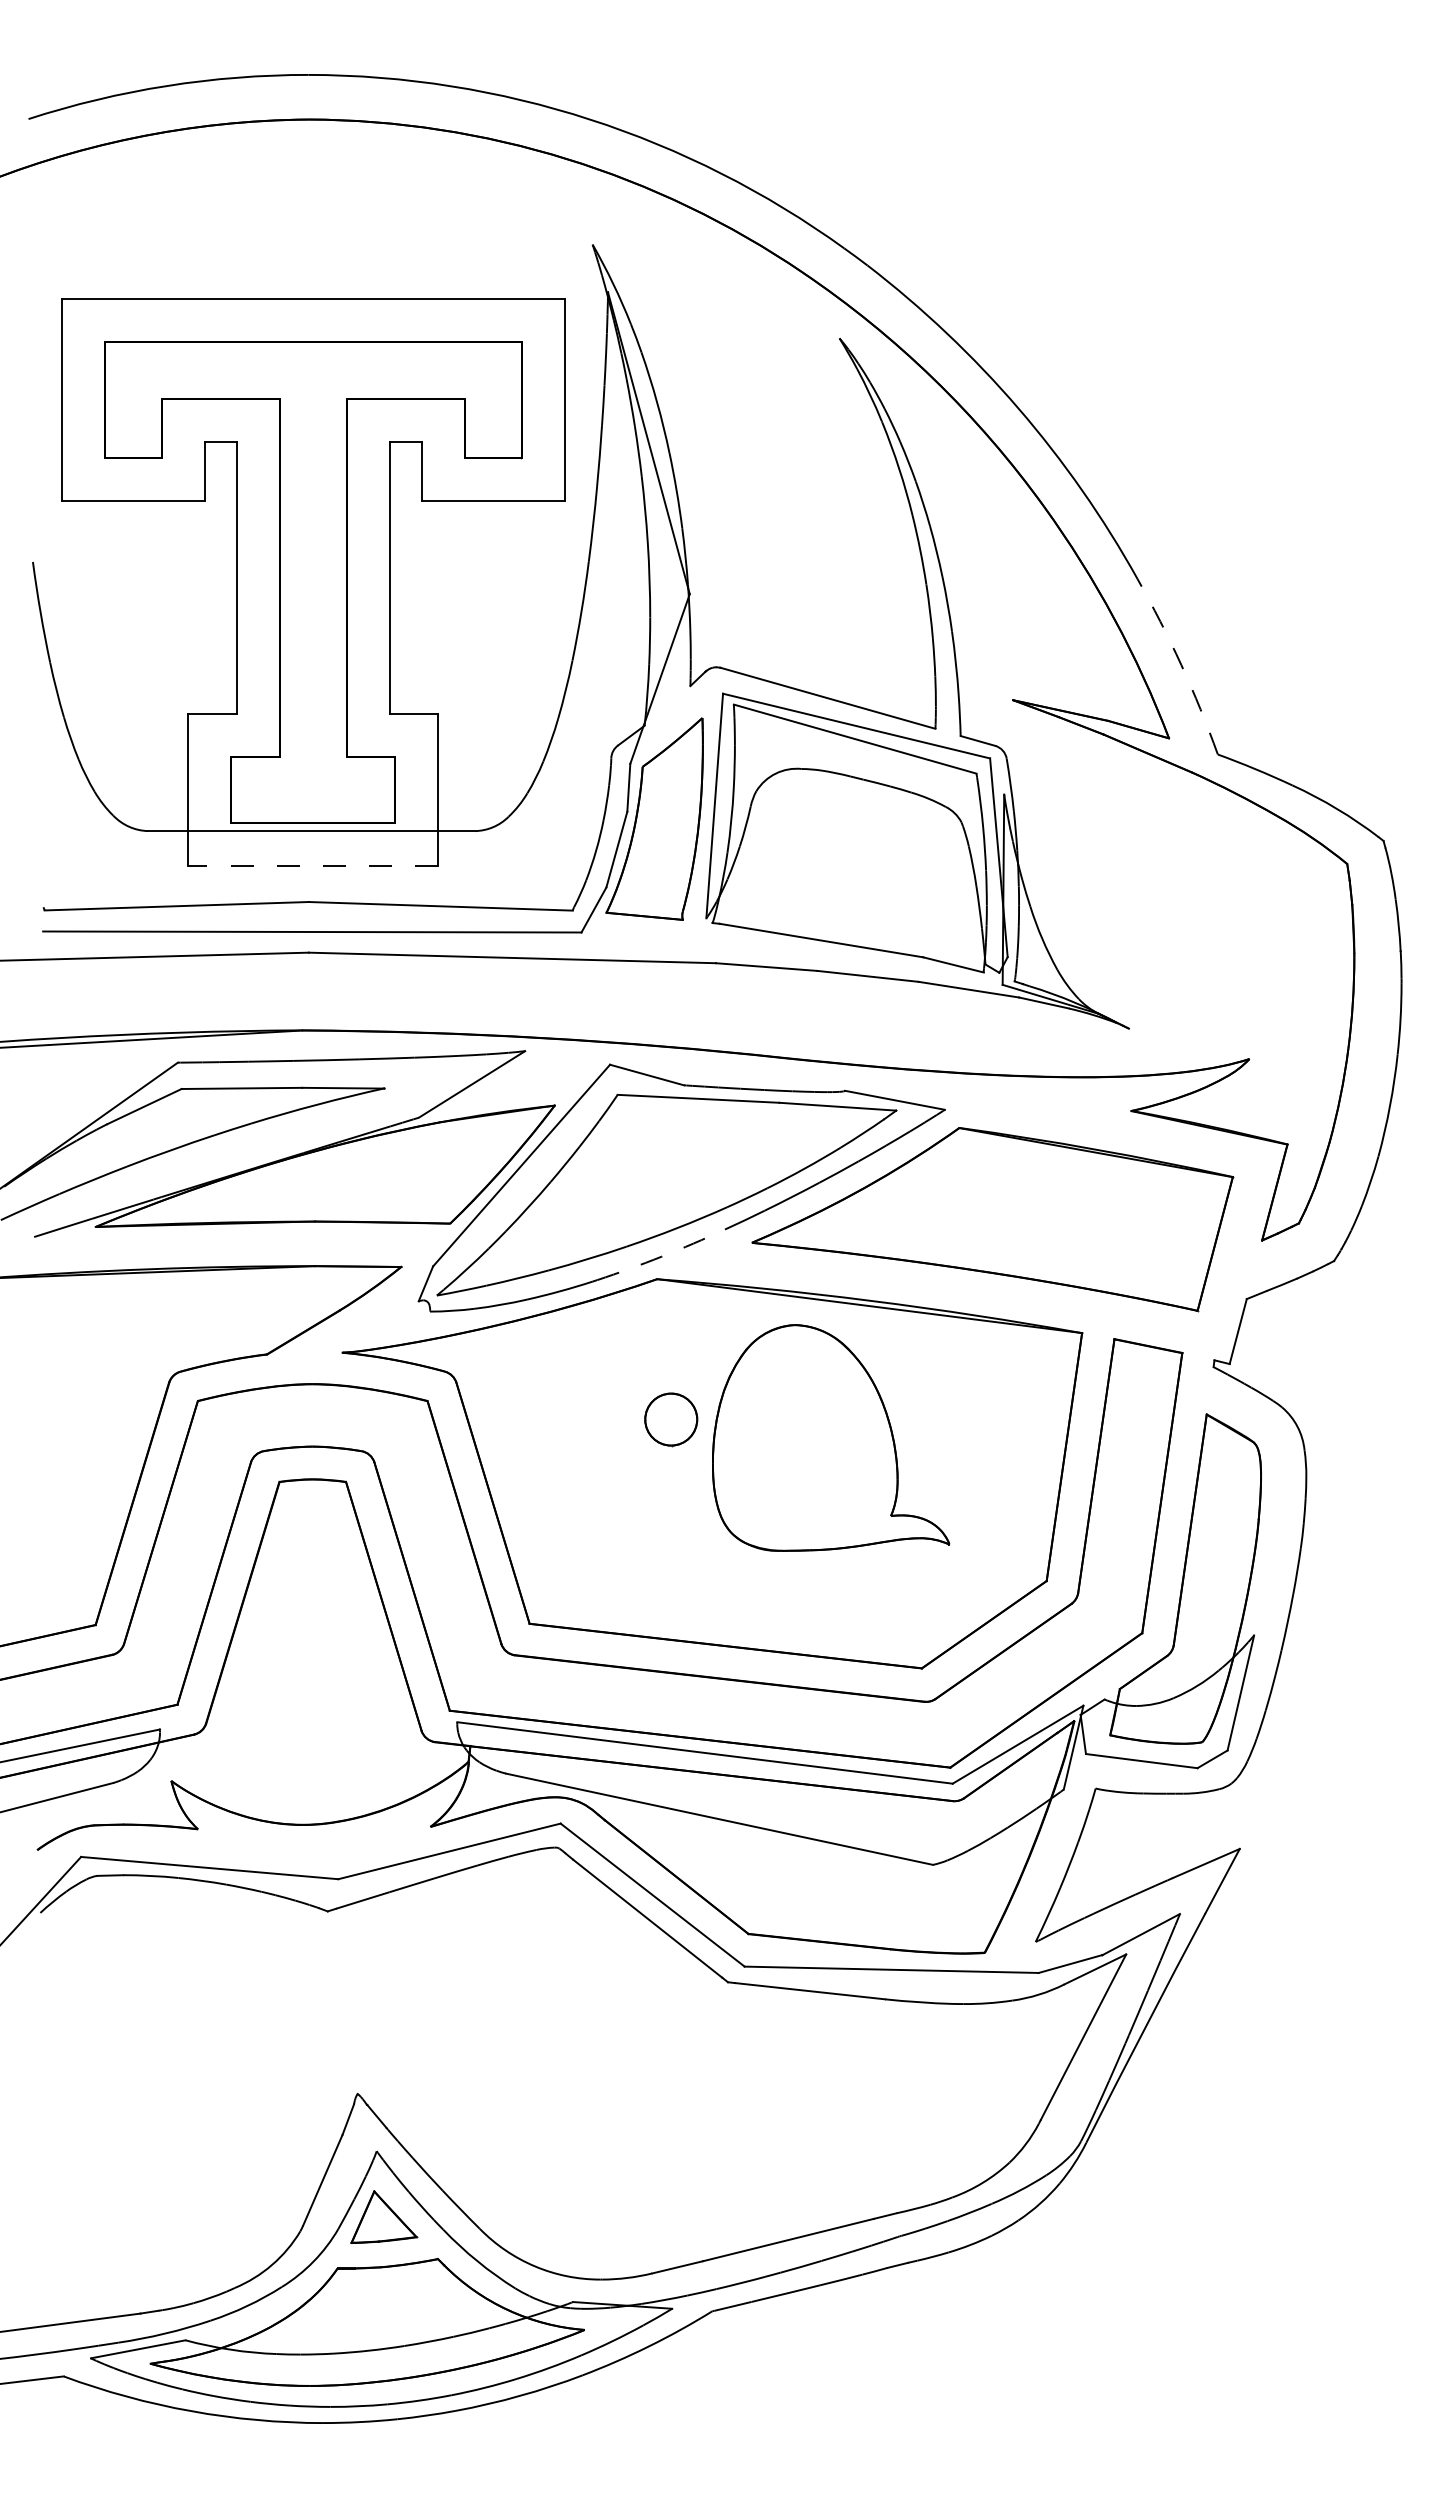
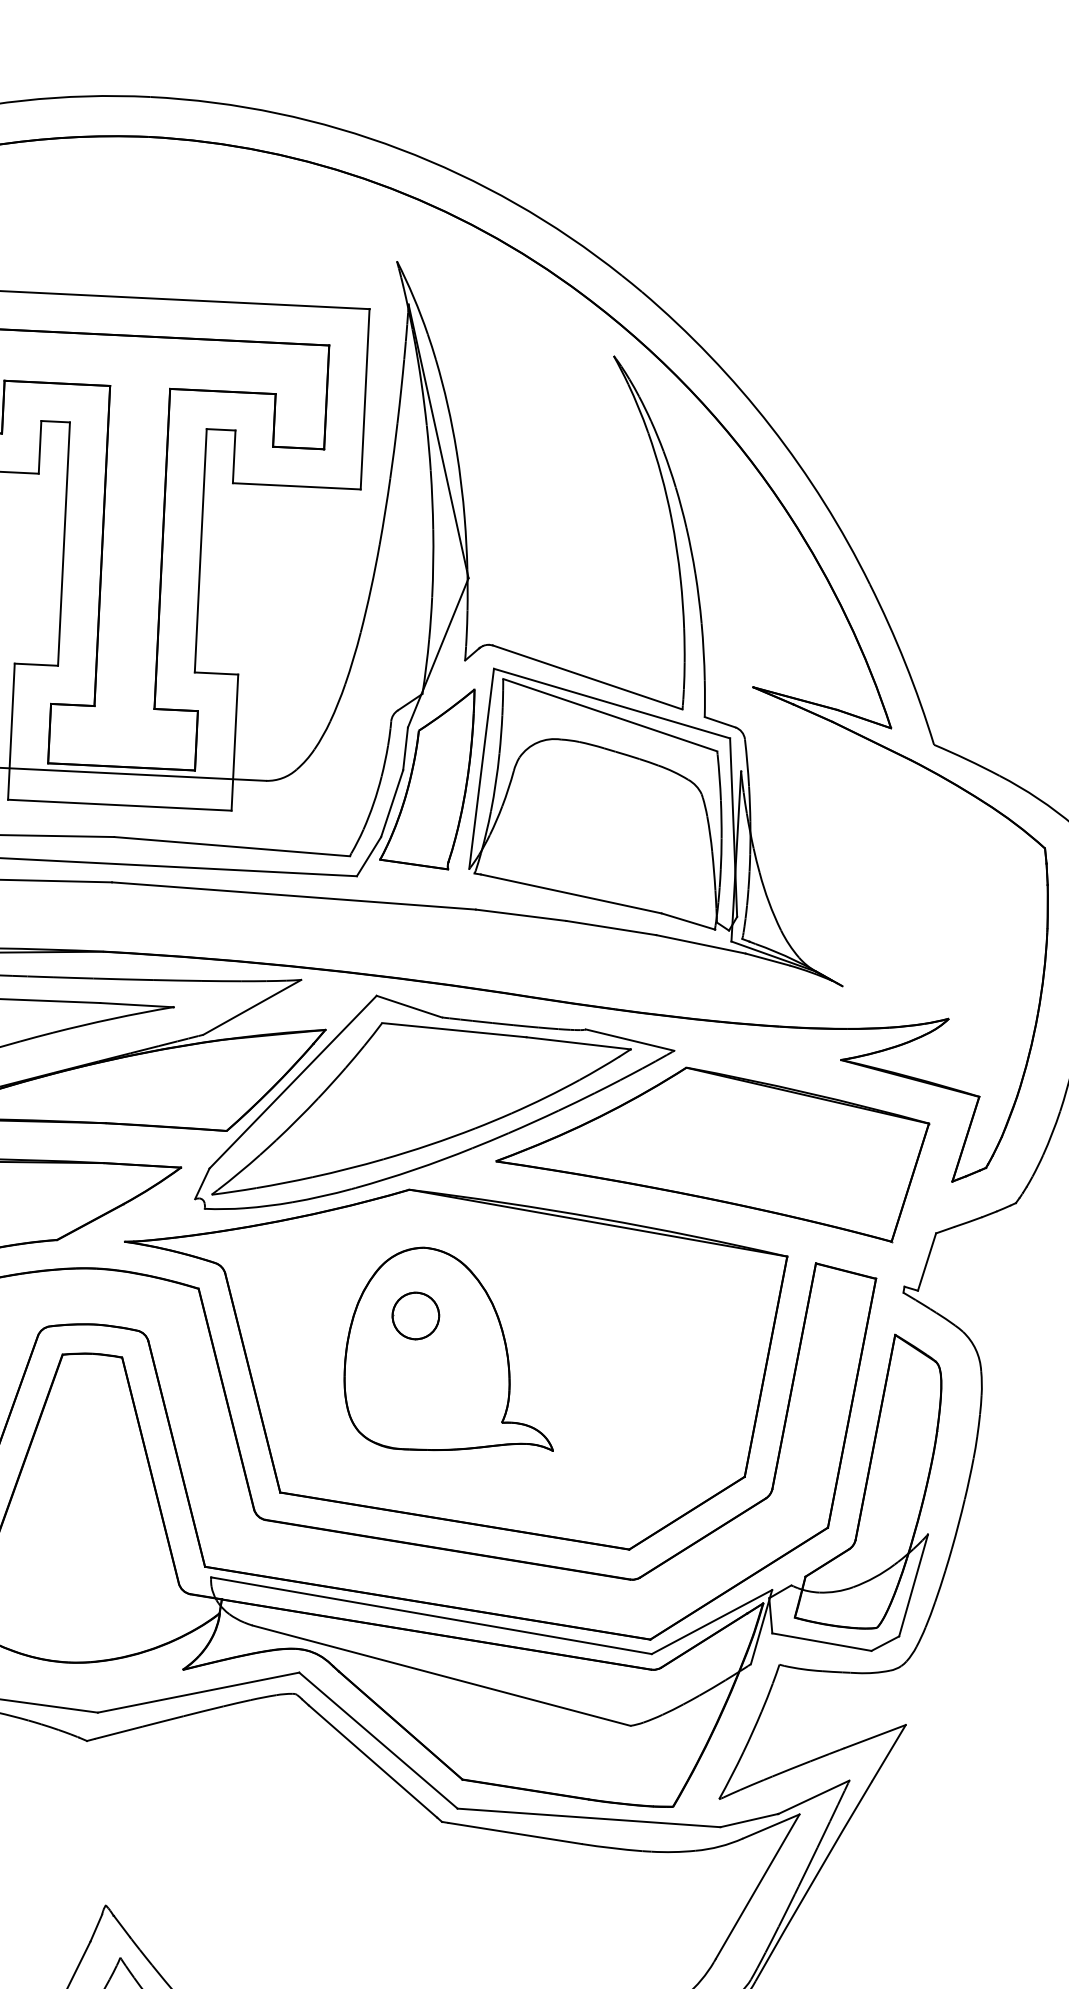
arc: (1181, 665) -> (905, 663), dashed -> solid
line: (313, 866) -> (120, 805), dashed -> solid
arc: (661, 1256) -> (414, 1169), dashed -> solid
part: (831, 1437) -> (452, 1349), moved

